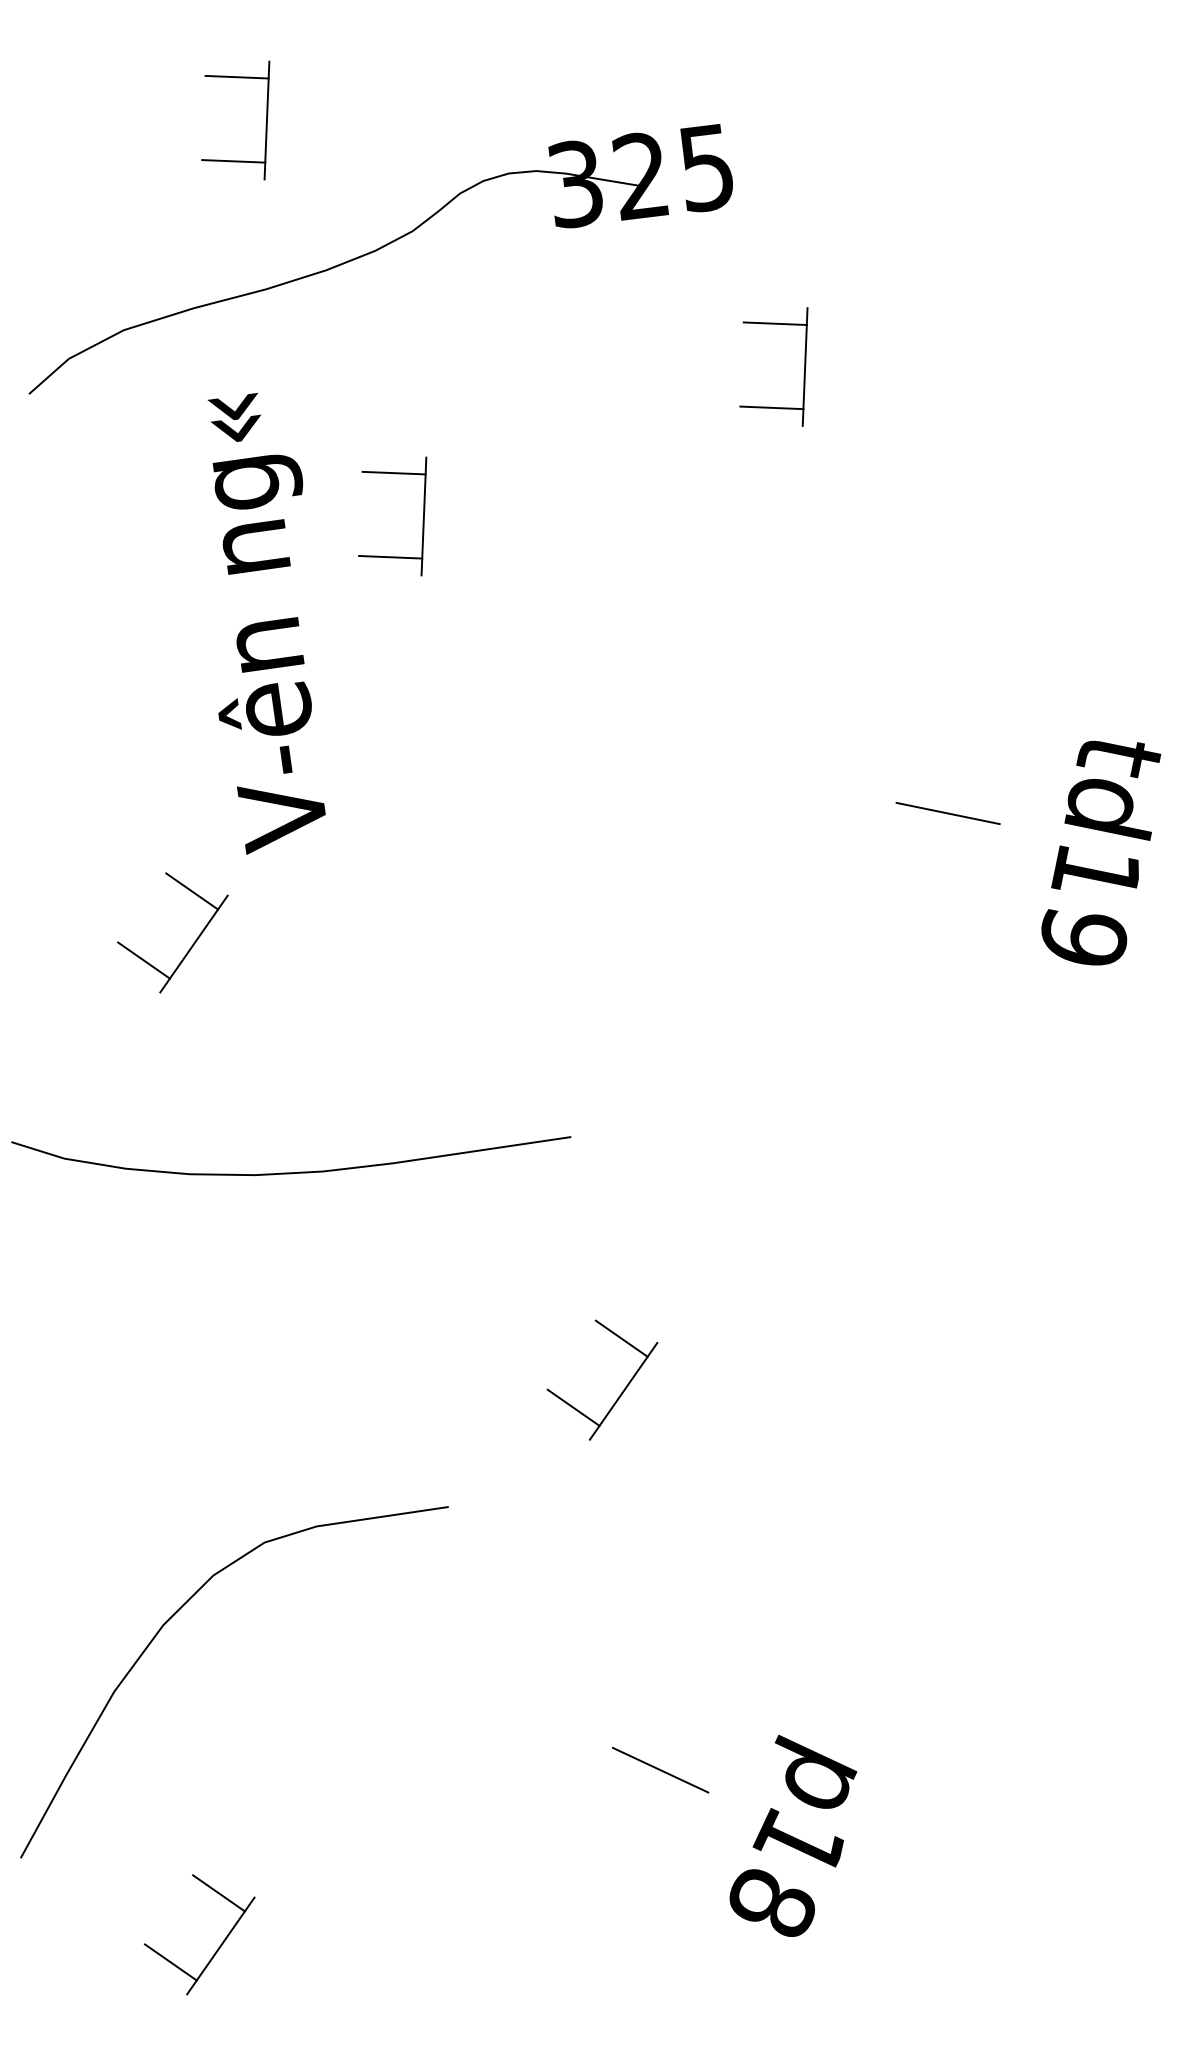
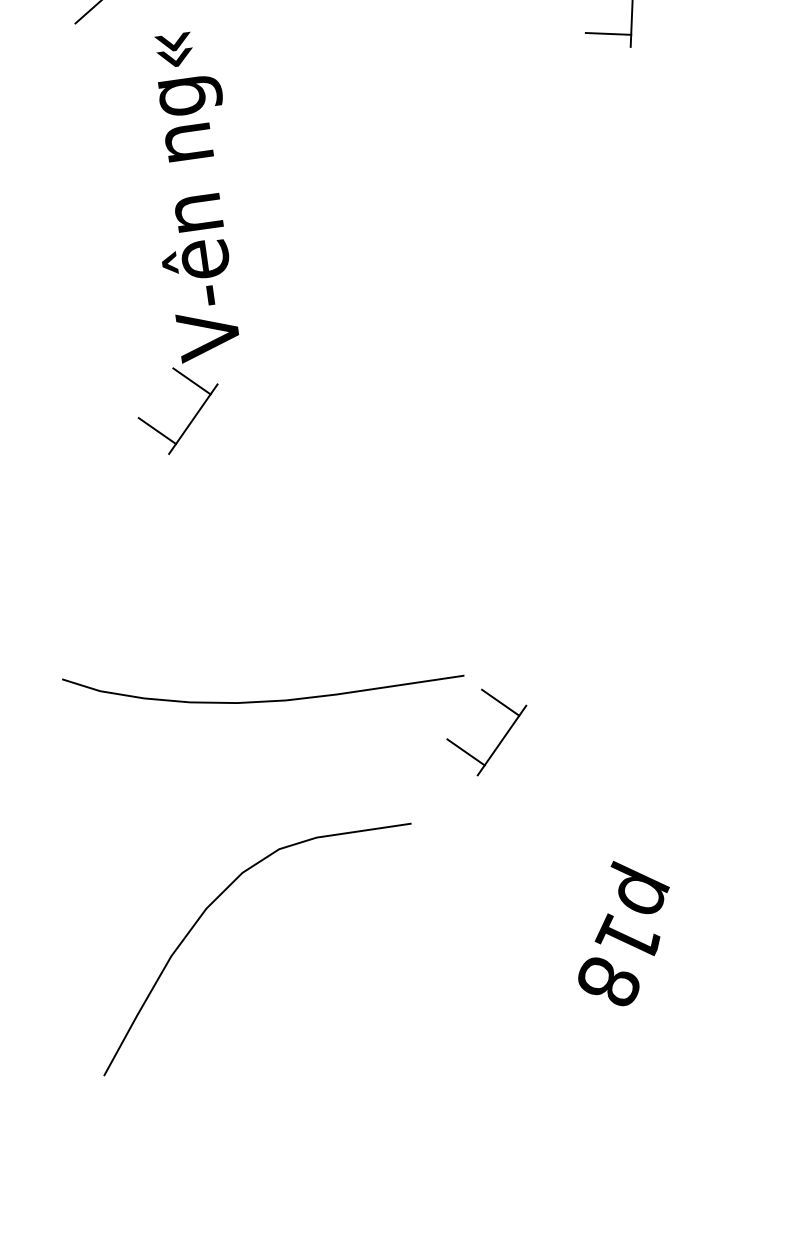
part: (422, 519) -> (357, 114), removed
text: (266, 623) -> (196, 197), moved
line: (947, 813) -> (734, 325), removed
curve: (291, 1172) -> (263, 701), moved
curve: (171, 1618) -> (212, 903), moved
line: (660, 1769) -> (528, 1012), removed
text: (793, 1835) -> (624, 933), moved
part: (217, 1948) -> (210, 1140), removed

